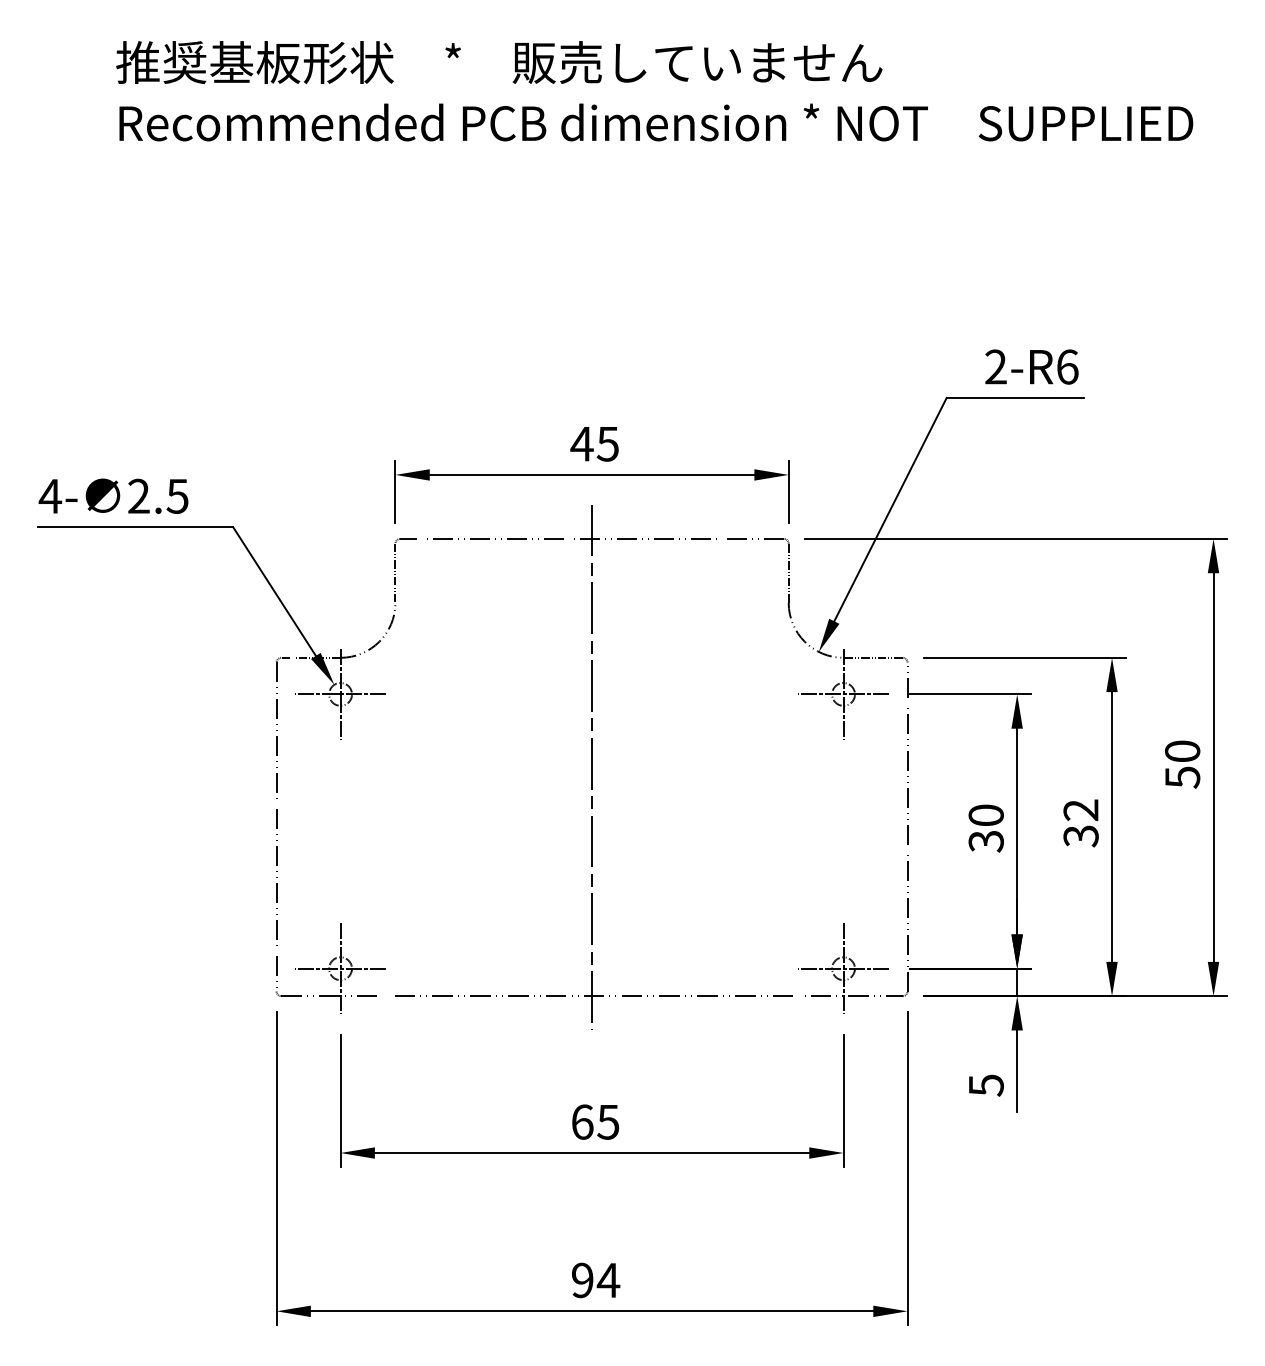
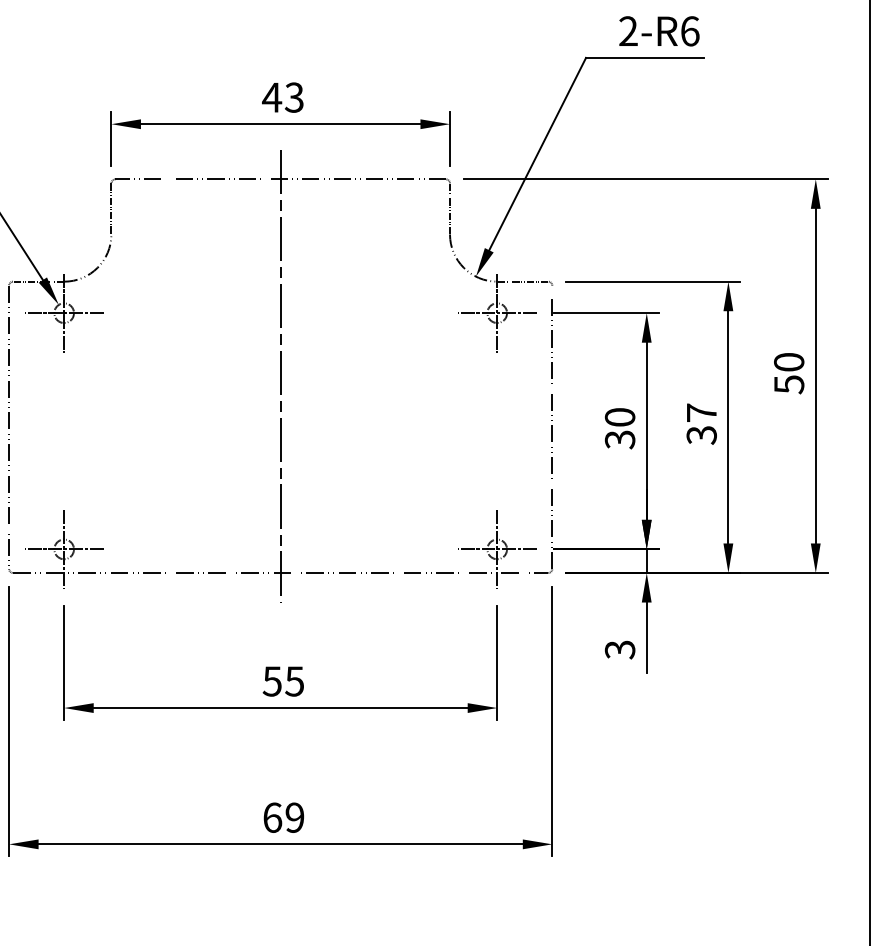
text: (607, 443) -> (293, 97), 45 -> 43
text: (1080, 810) -> (701, 413), 32 -> 37
text: (985, 1085) -> (619, 649), 5 -> 3
text: (582, 1121) -> (272, 680), 65 -> 55
text: (596, 1280) -> (284, 817), 94 -> 69

